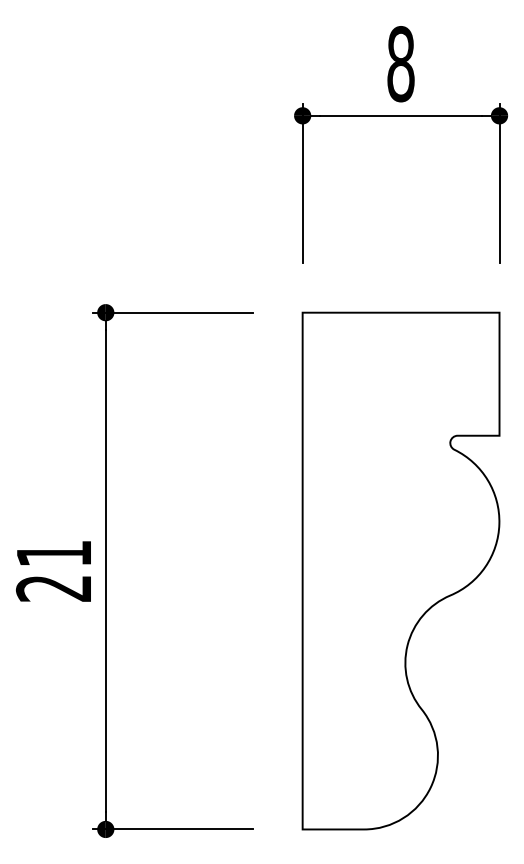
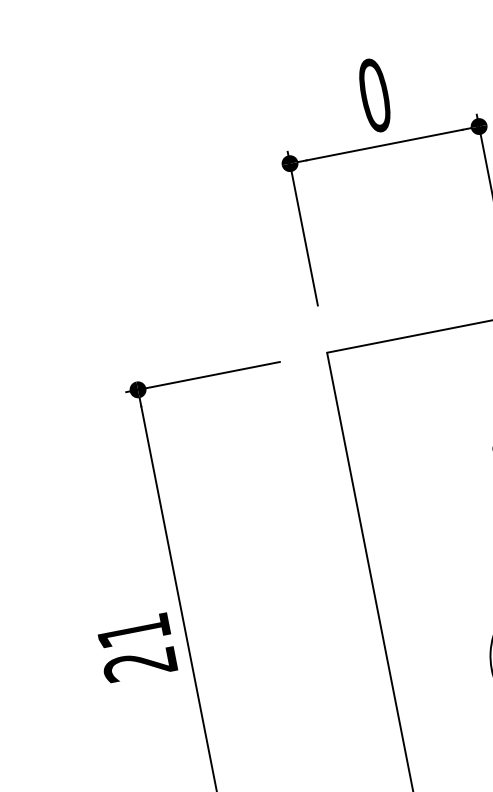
text: (400, 64) -> (374, 95), 8 -> 0

